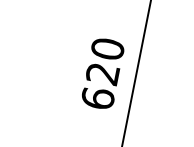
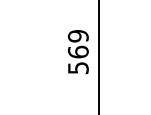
text: (101, 72) -> (77, 51), 620 -> 569

